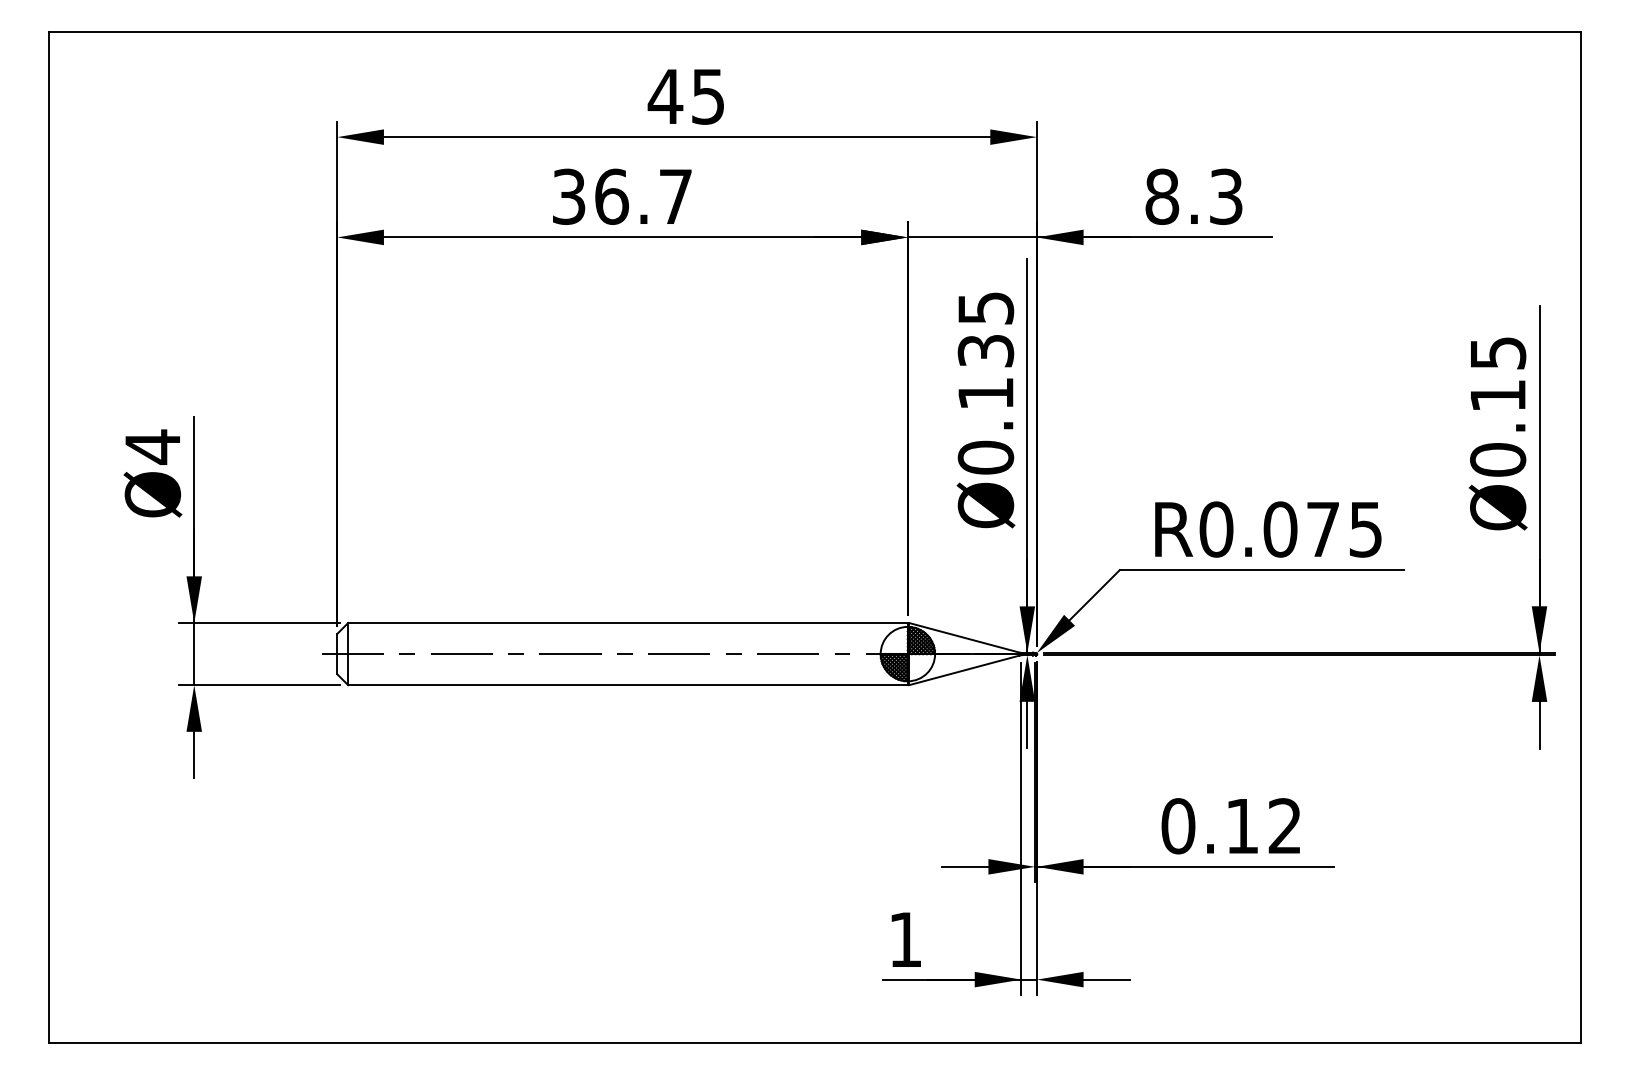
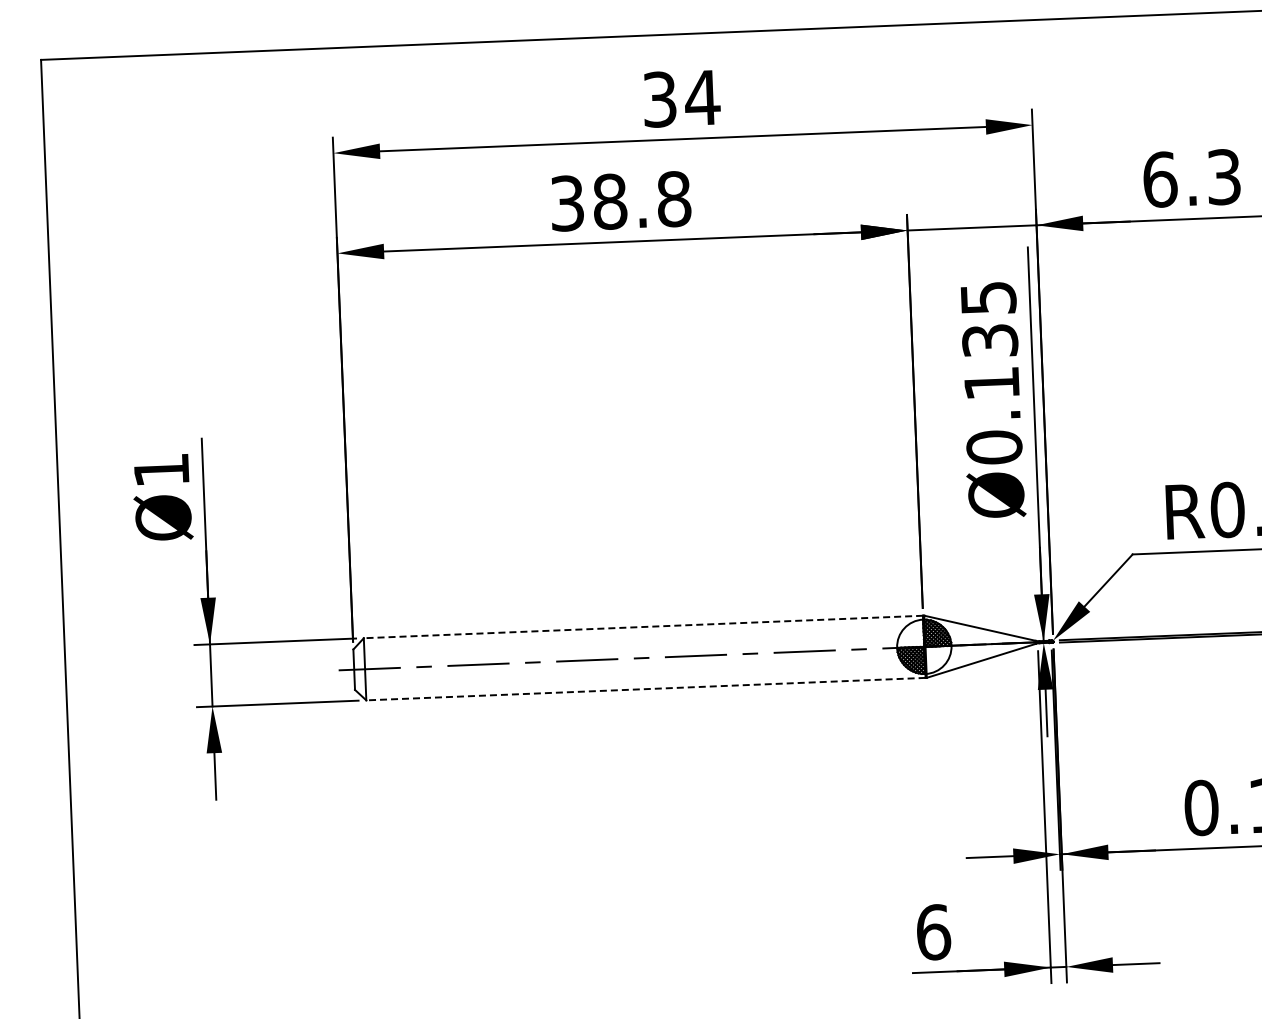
text: (686, 96) -> (680, 98), 45 -> 34
text: (643, 196) -> (641, 200), 36.7 -> 38.8
text: (1162, 196) -> (1160, 179), 8.3 -> 6.3
text: (152, 446) -> (161, 469), Ø4 -> Ø1
line: (628, 623) -> (643, 627), solid -> dashed
line: (628, 685) -> (646, 689), solid -> dashed
text: (905, 939) -> (933, 932), 1 -> 6

